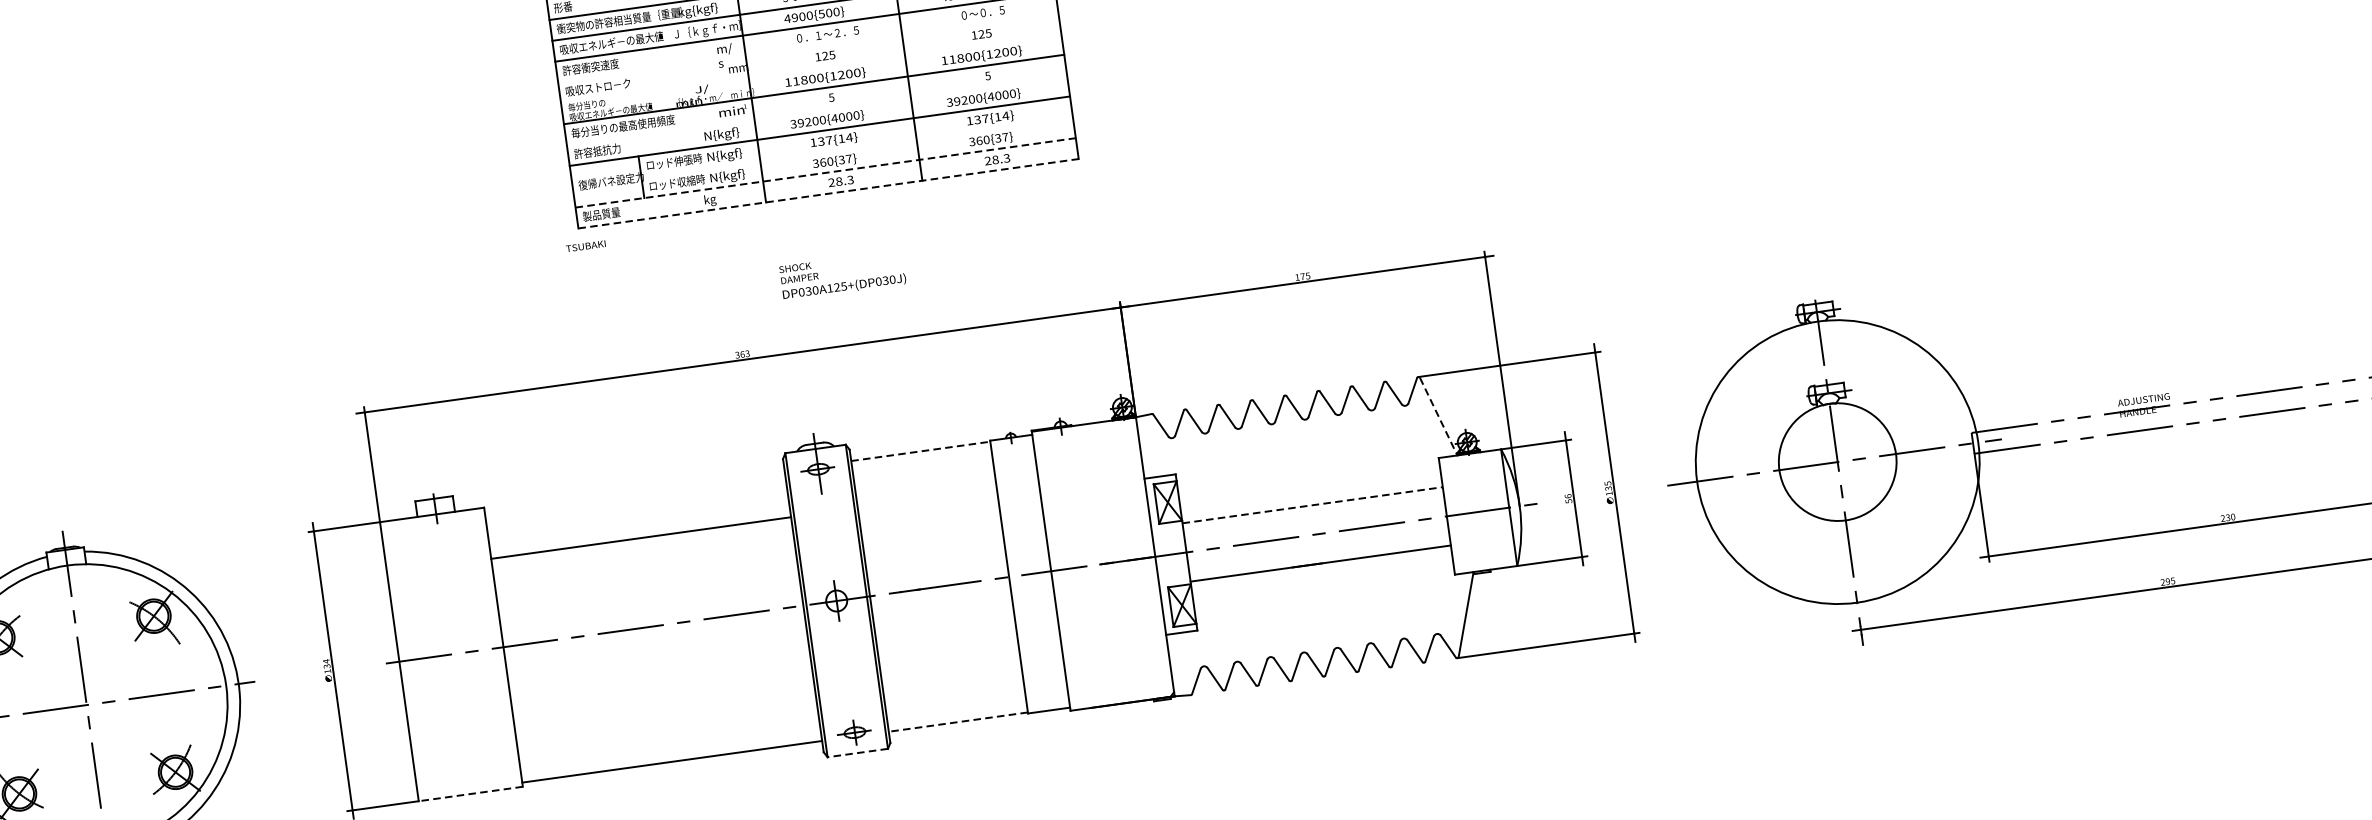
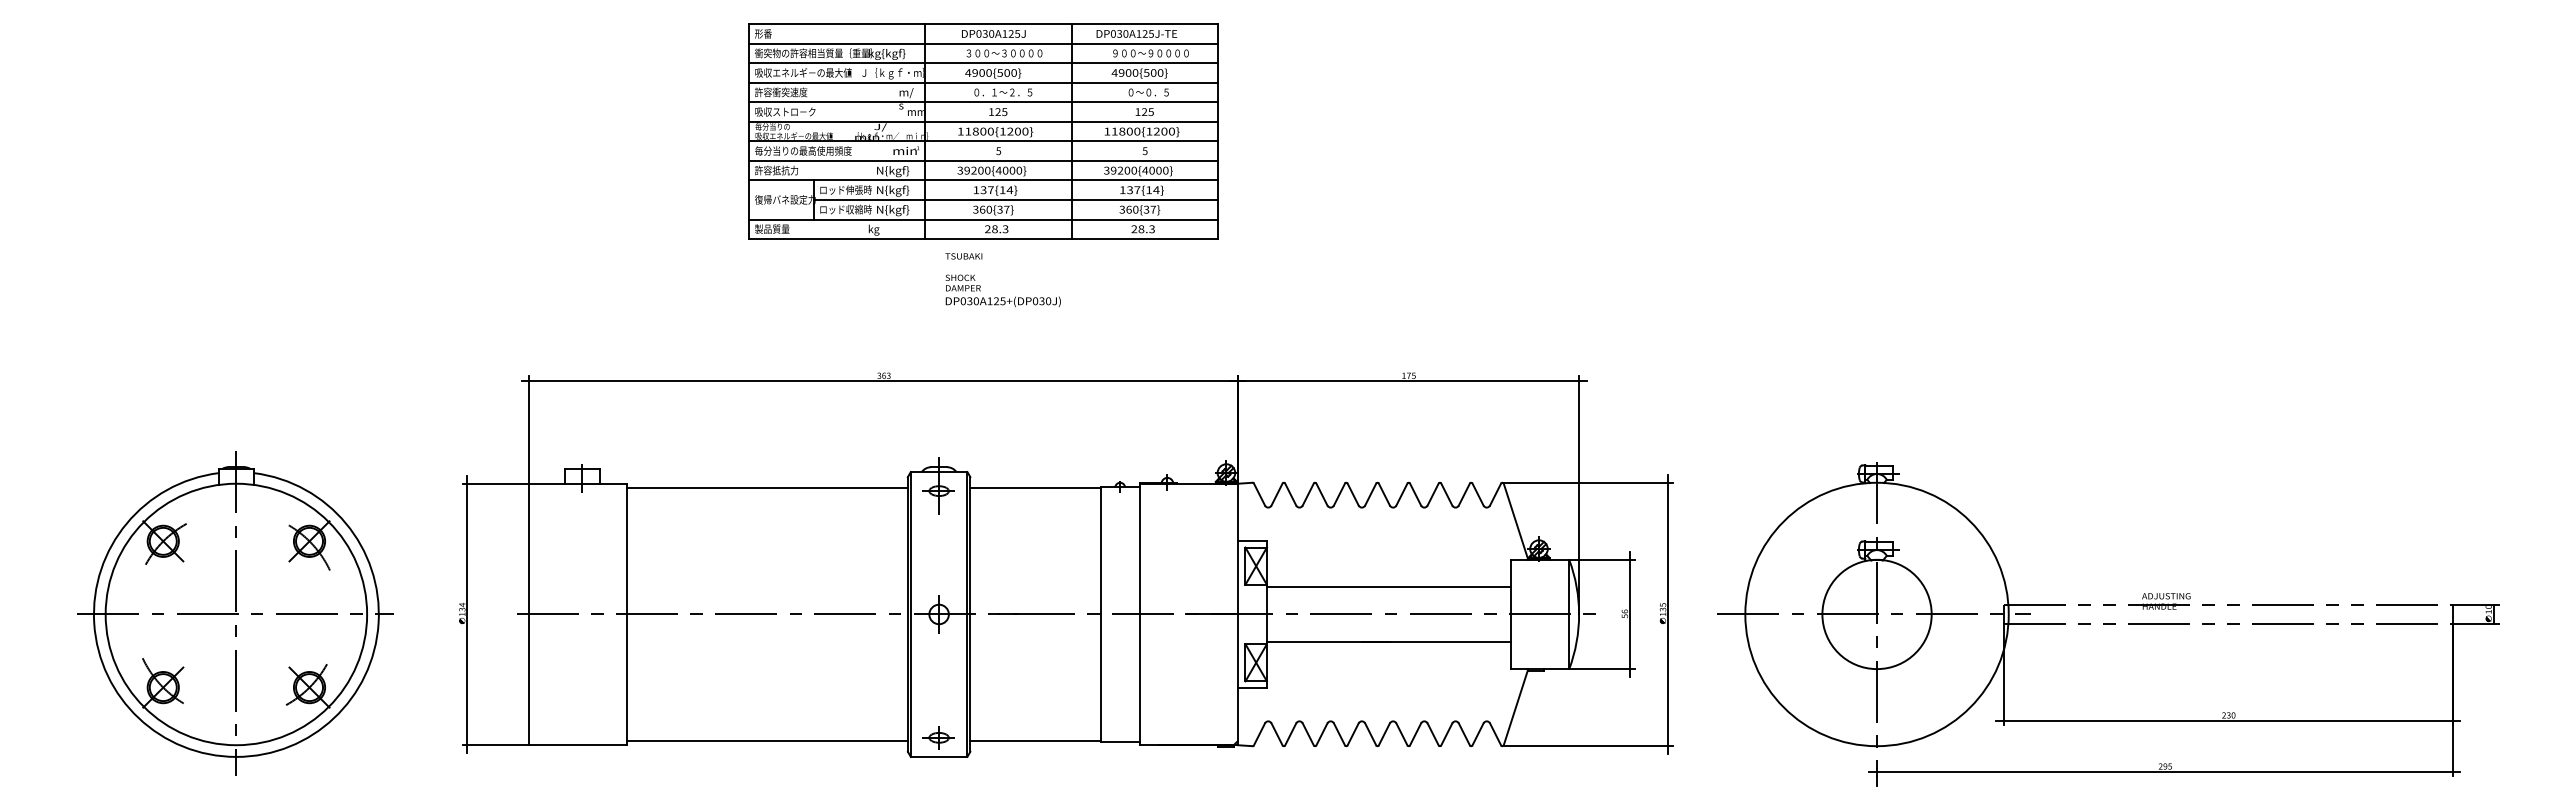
line: (808, 48) -> (983, 102), added
line: (811, 68) -> (983, 121), added
line: (816, 109) -> (983, 160), added
line: (856, 146) -> (1015, 199), added
line: (826, 172) -> (984, 219), dashed -> solid
line: (829, 194) -> (984, 239), dashed -> solid
text: (585, 246) -> (963, 256), moved
text: (841, 275) -> (1002, 290), moved
line: (1439, 416) -> (1516, 521), dashed -> solid
line: (921, 451) -> (1036, 487), dashed -> solid
line: (1312, 505) -> (1388, 587), dashed -> solid
line: (640, 538) -> (766, 487), moved
line: (958, 722) -> (1035, 741), dashed -> solid
line: (857, 752) -> (938, 756), dashed -> solid
line: (471, 794) -> (578, 745), dashed -> solid

